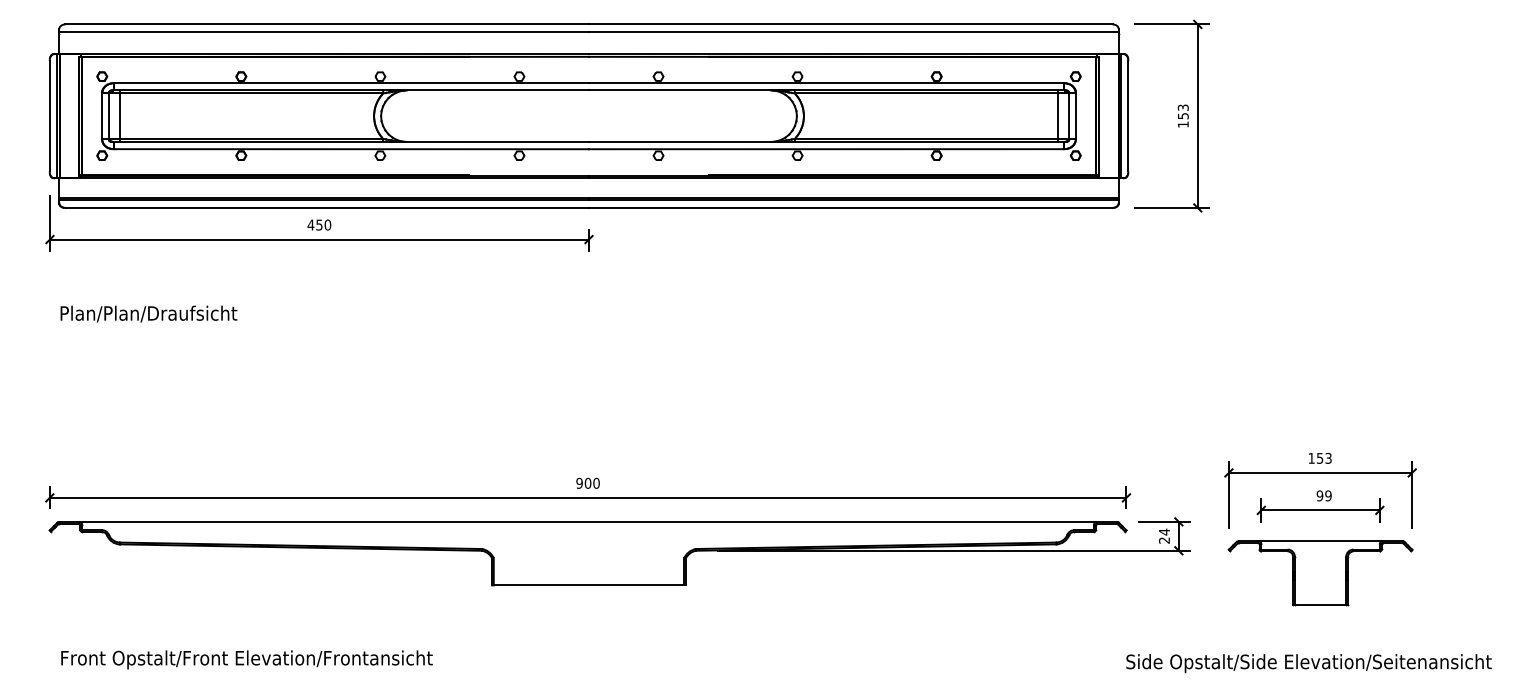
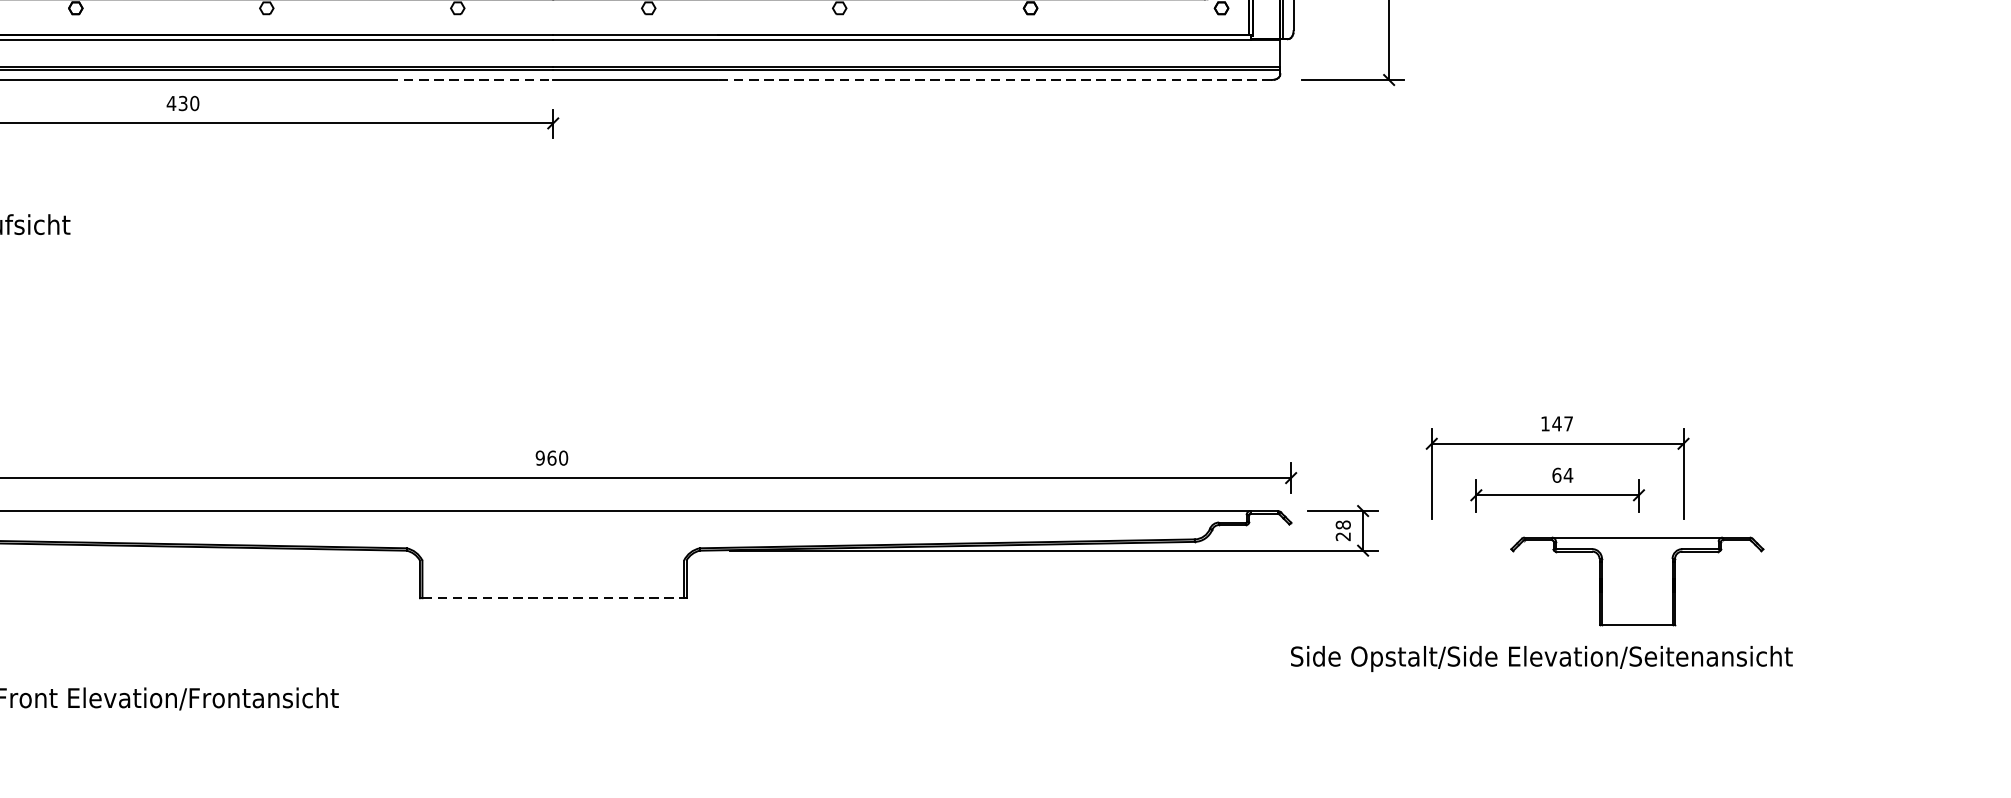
line: (529, 207) -> (471, 79), solid -> dashed
line: (910, 207) -> (994, 79), solid -> dashed
text: (319, 224) -> (183, 102), 450 -> 430
text: (1323, 457) -> (1561, 422), 153 -> 147
text: (588, 482) -> (552, 456), 900 -> 960
text: (1323, 495) -> (1561, 474), 99 -> 64
text: (1164, 531) -> (1343, 524), 24 -> 28
part: (1320, 573) -> (1637, 581), moved
line: (589, 585) -> (553, 598), solid -> dashed
text: (1308, 663) -> (1541, 658), moved

